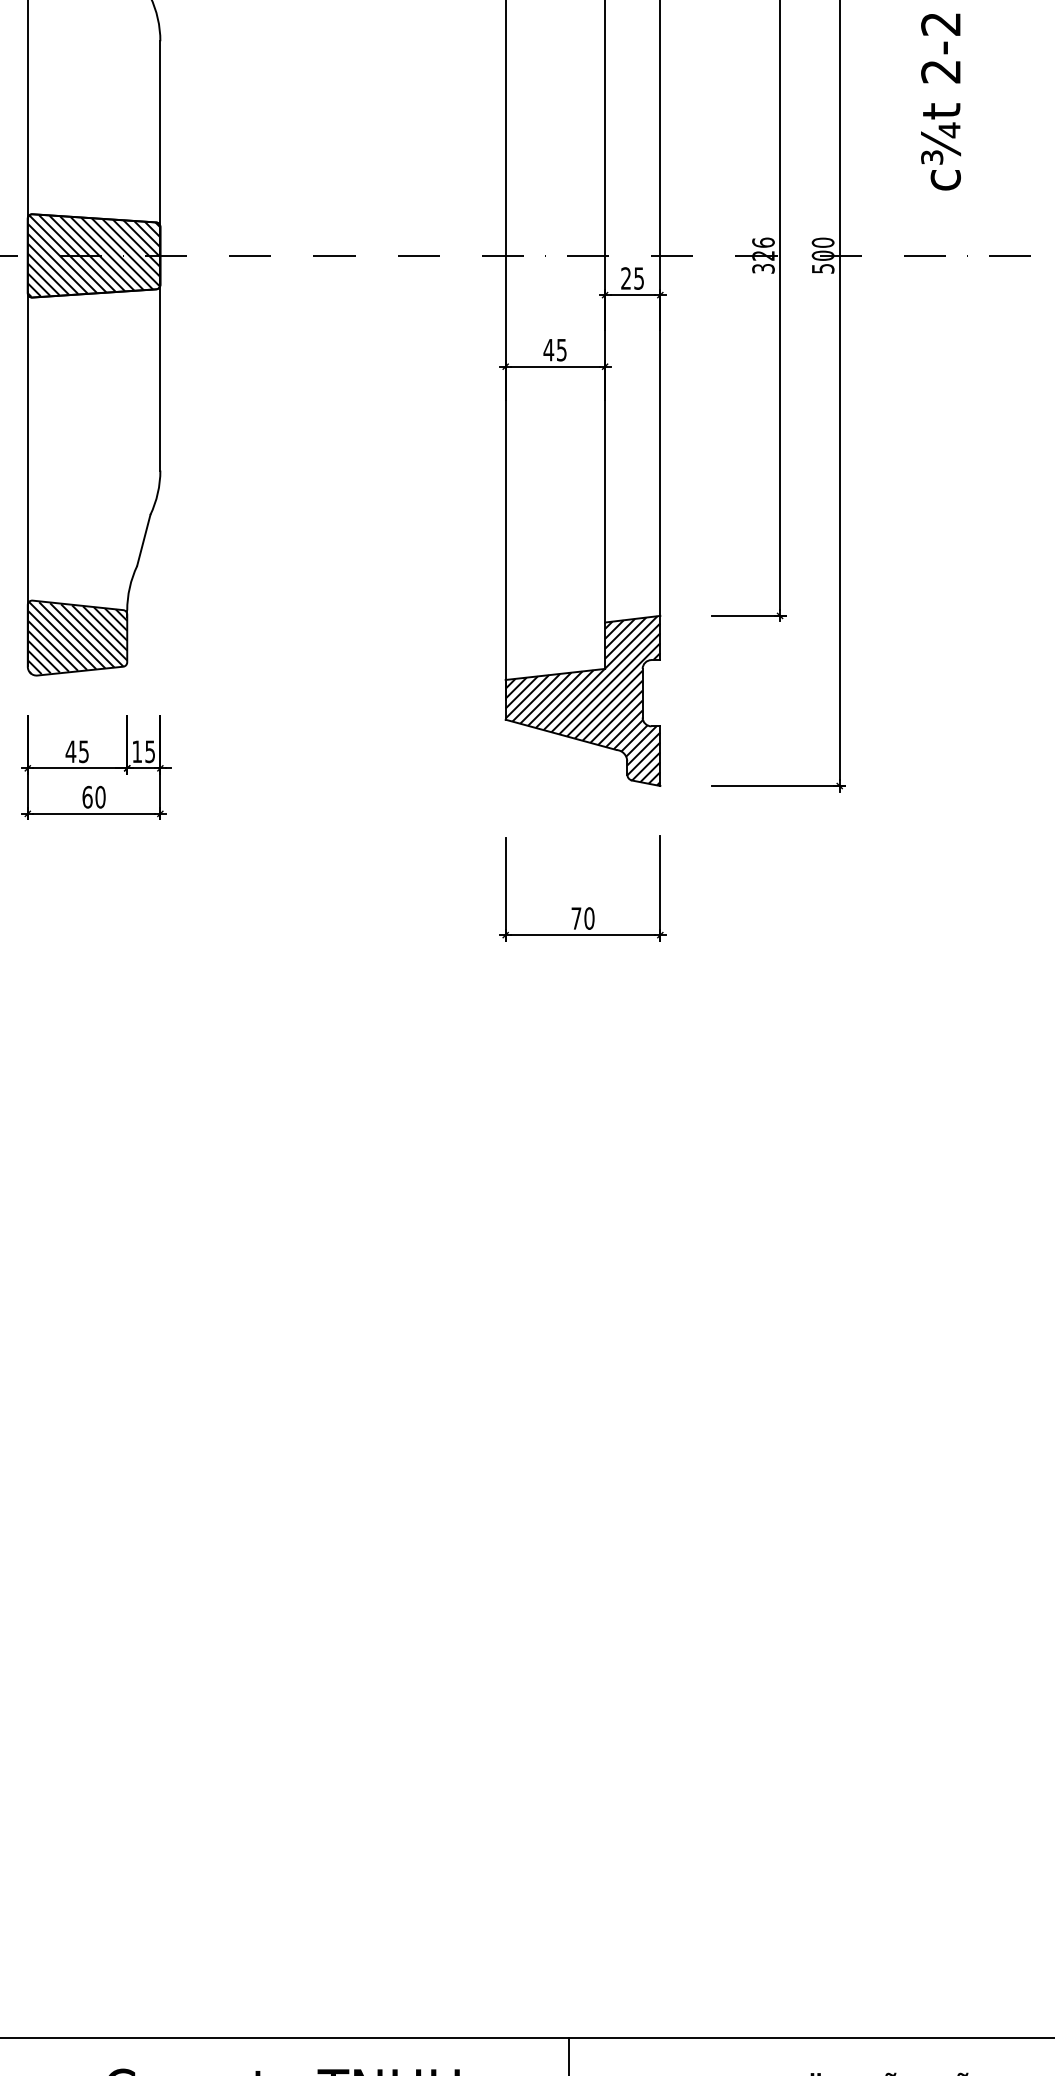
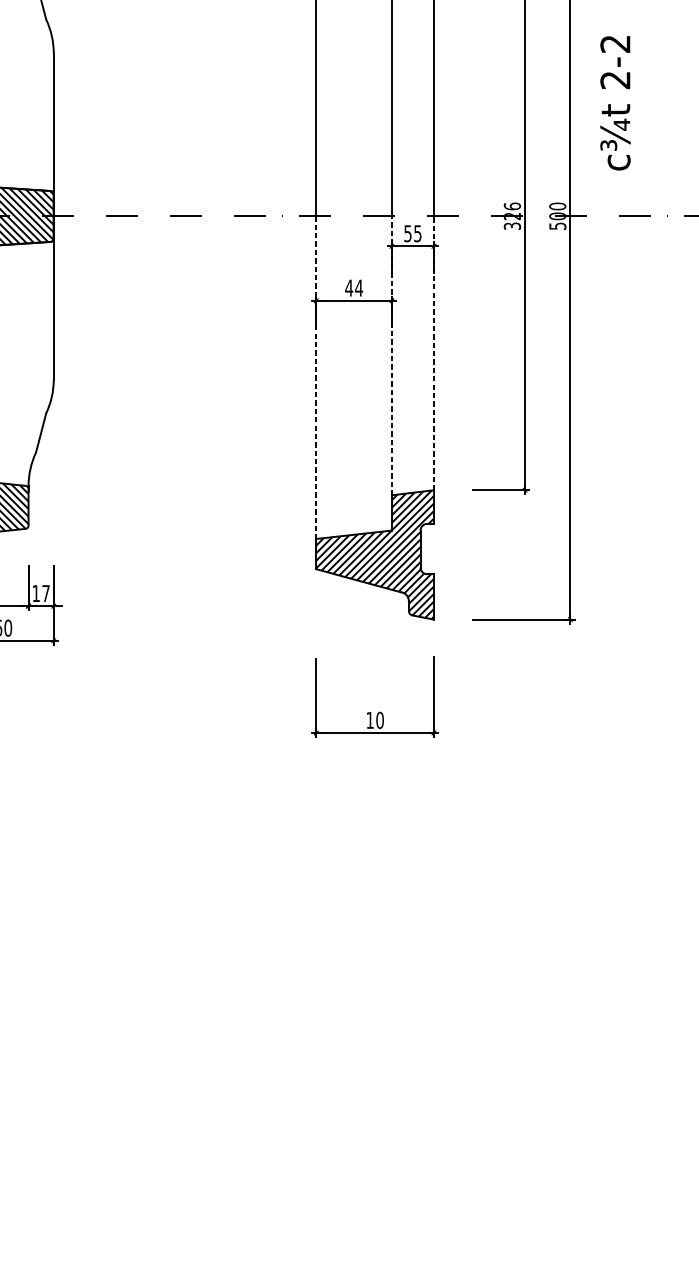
text: (940, 101) -> (615, 102), moved
text: (625, 278) -> (407, 233), 25 -> 55
text: (561, 350) -> (358, 288), 45 -> 44
line: (660, 435) -> (434, 353), solid -> dashed
line: (605, 438) -> (392, 355), solid -> dashed
line: (505, 478) -> (316, 385), solid -> dashed
text: (149, 751) -> (45, 593), 15 -> 17
text: (576, 918) -> (370, 720), 70 -> 10

